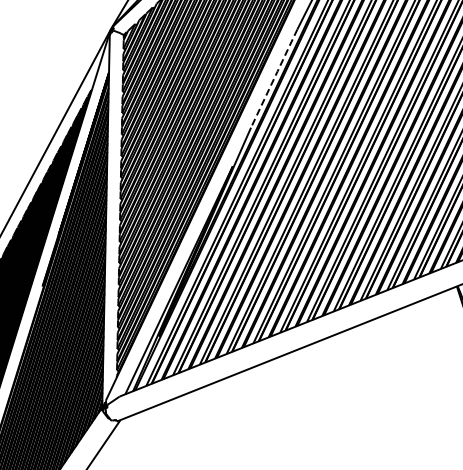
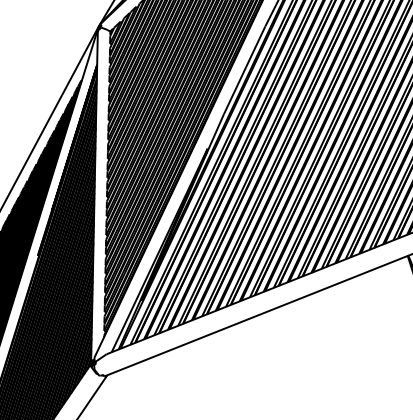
line: (274, 78) -> (244, 70), dashed -> solid

